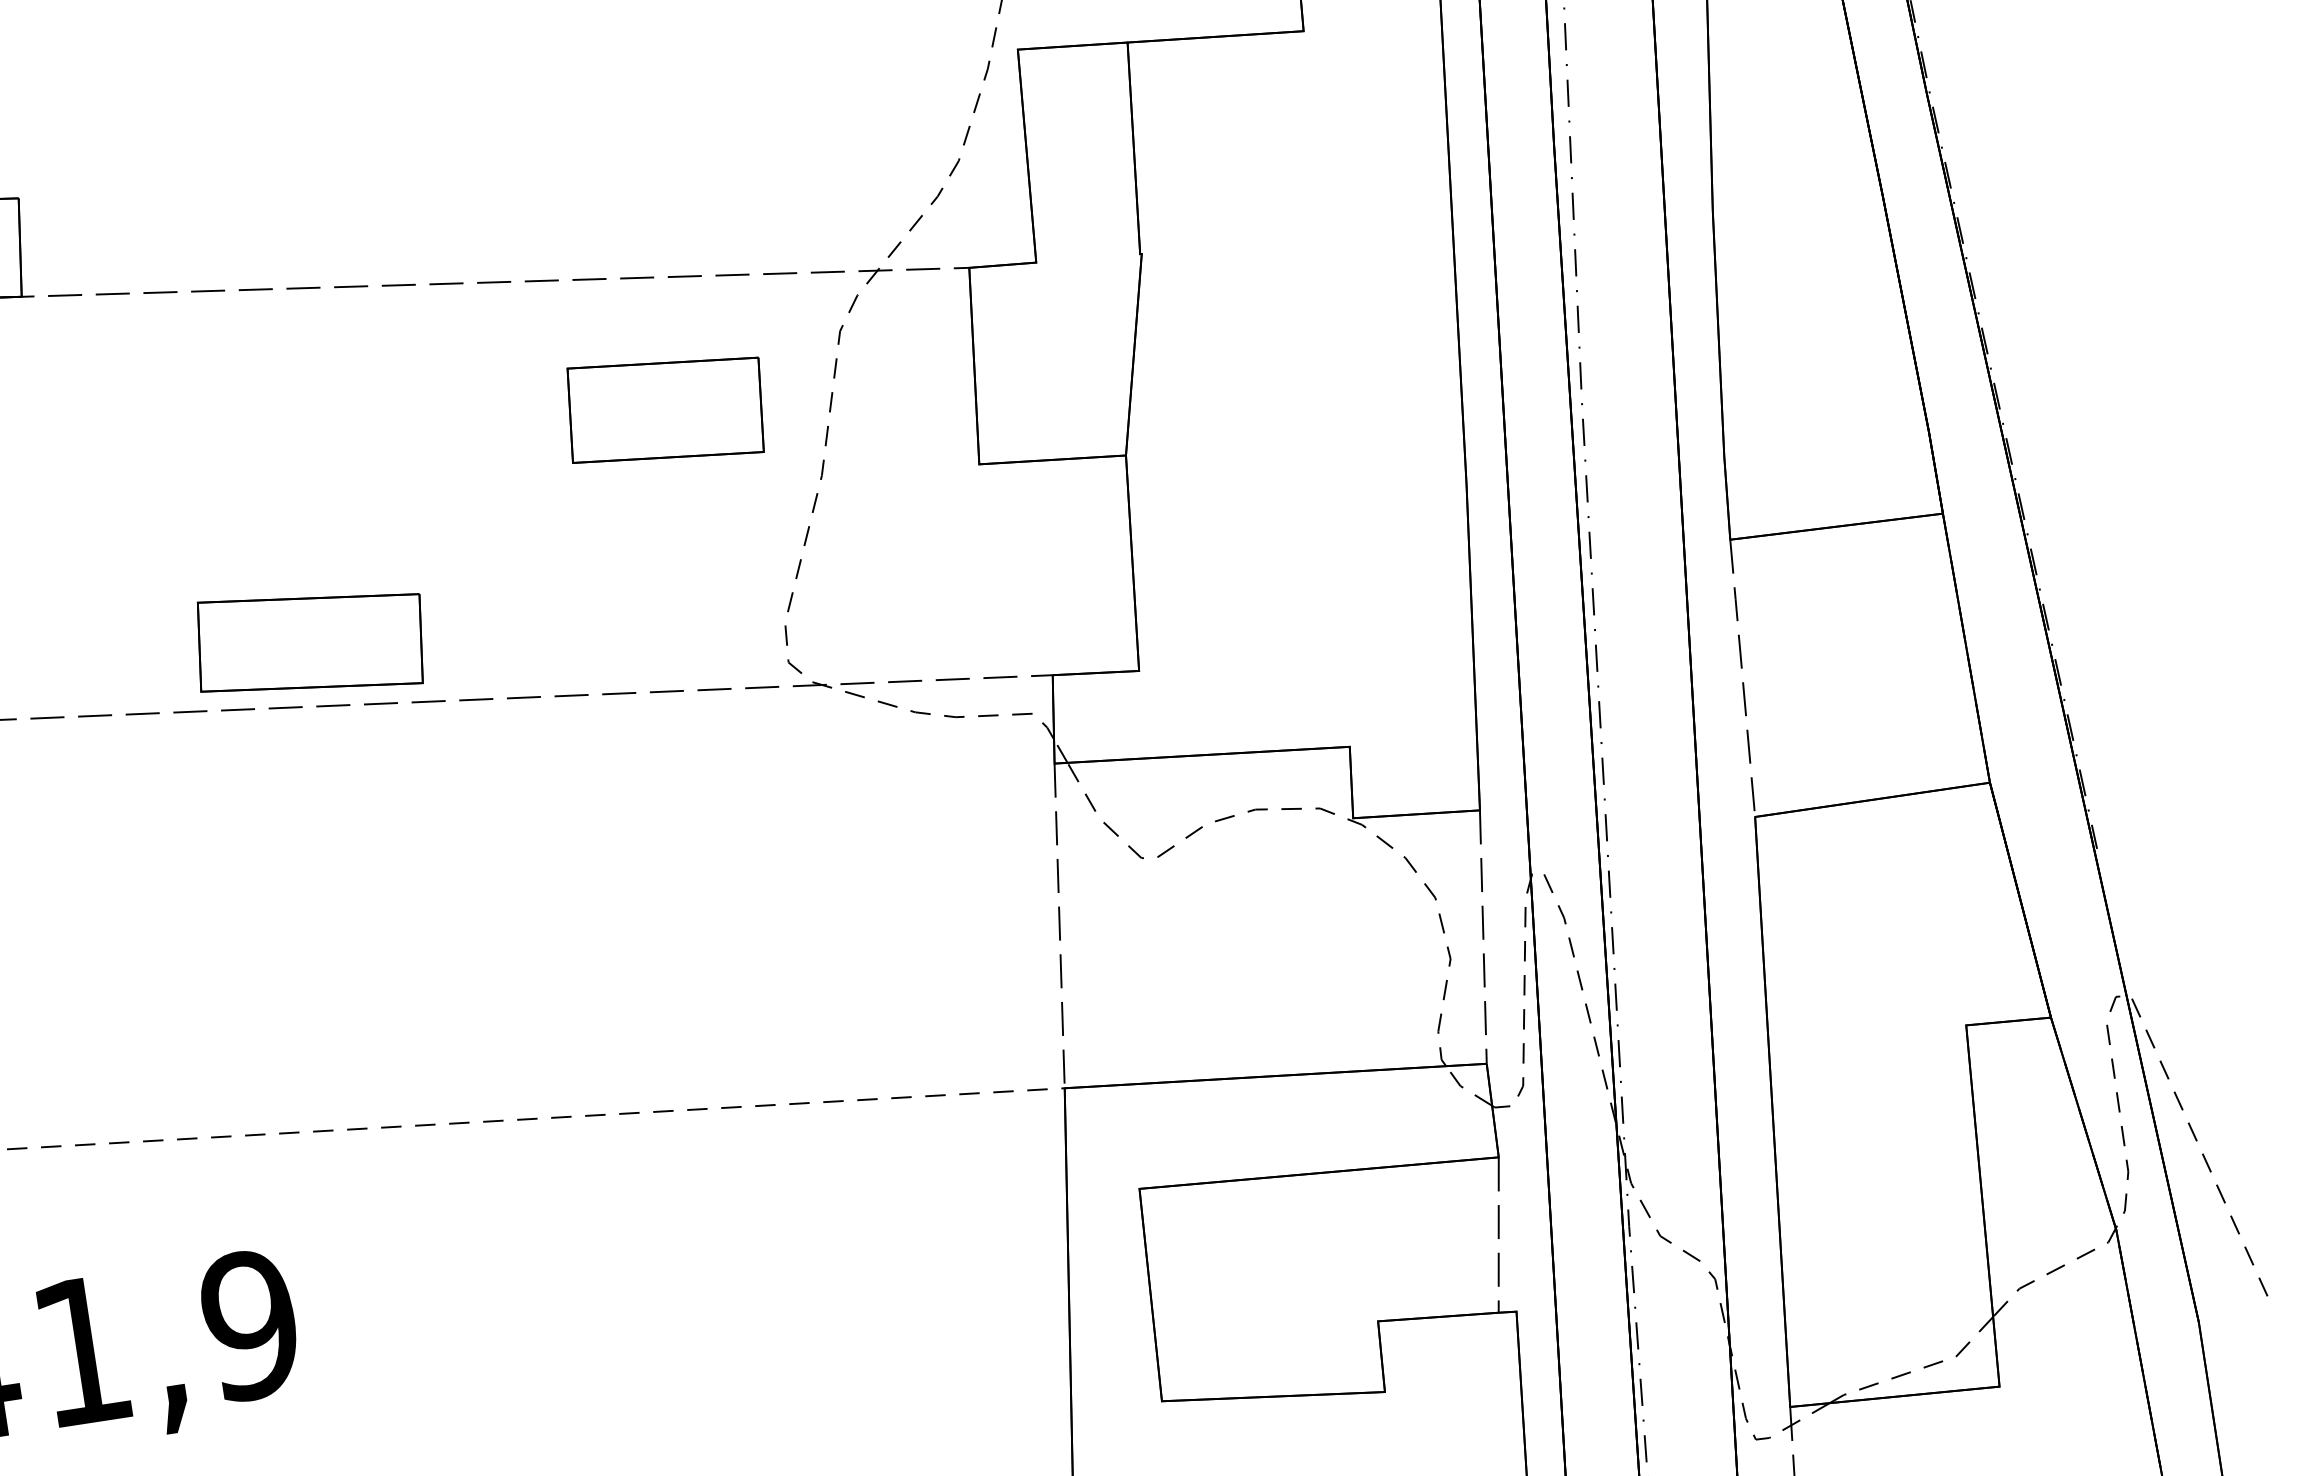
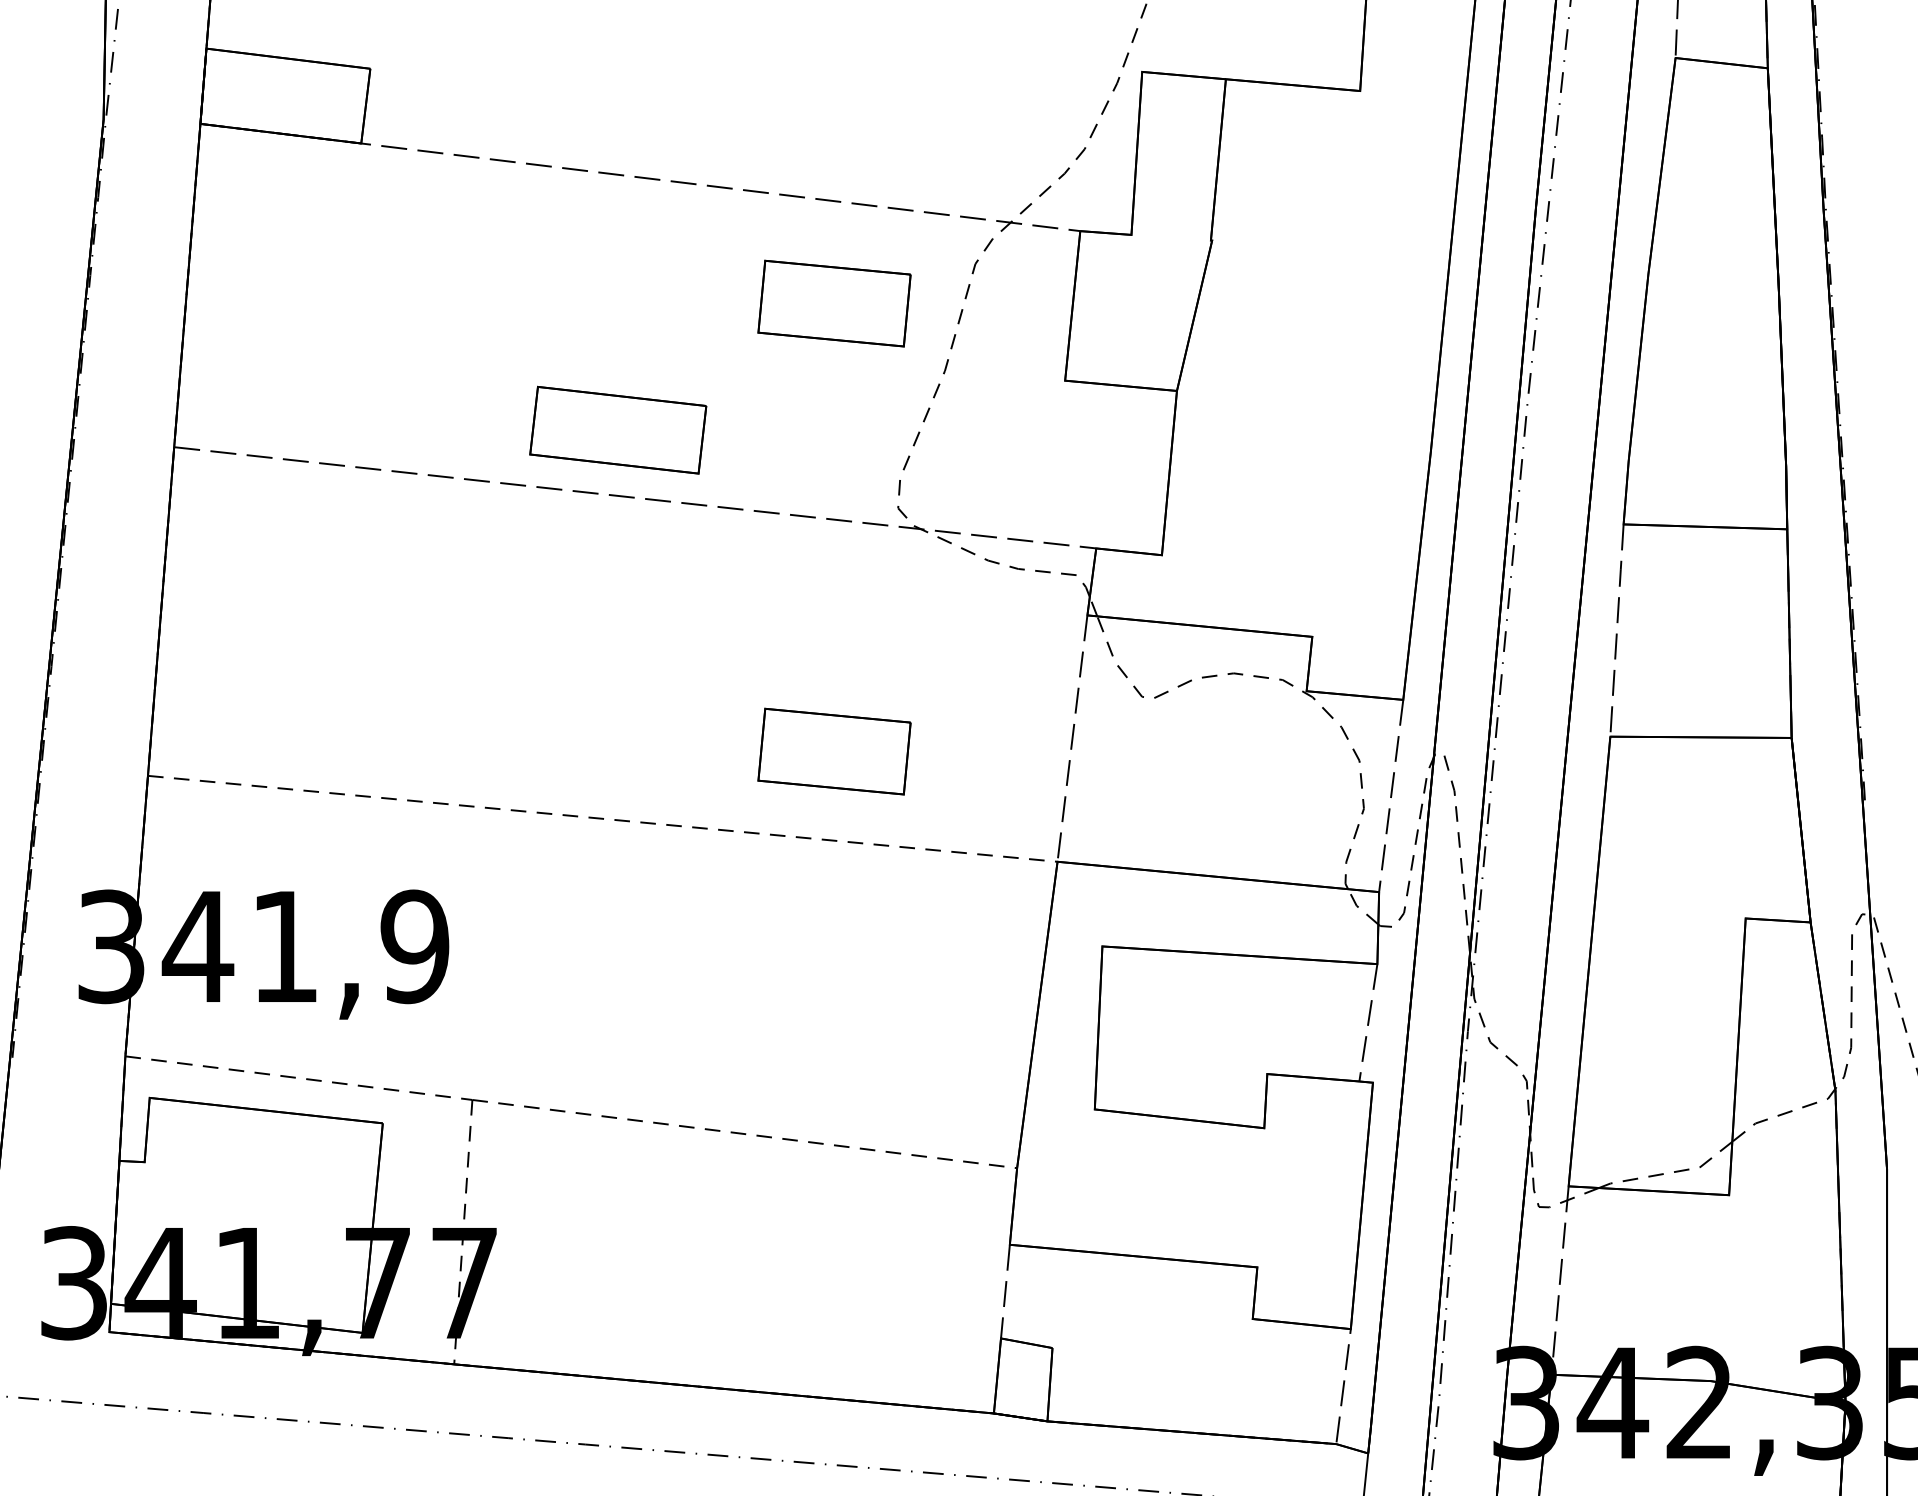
part: (310, 641) -> (618, 429), moved
part: (754, 989) -> (834, 751), added

